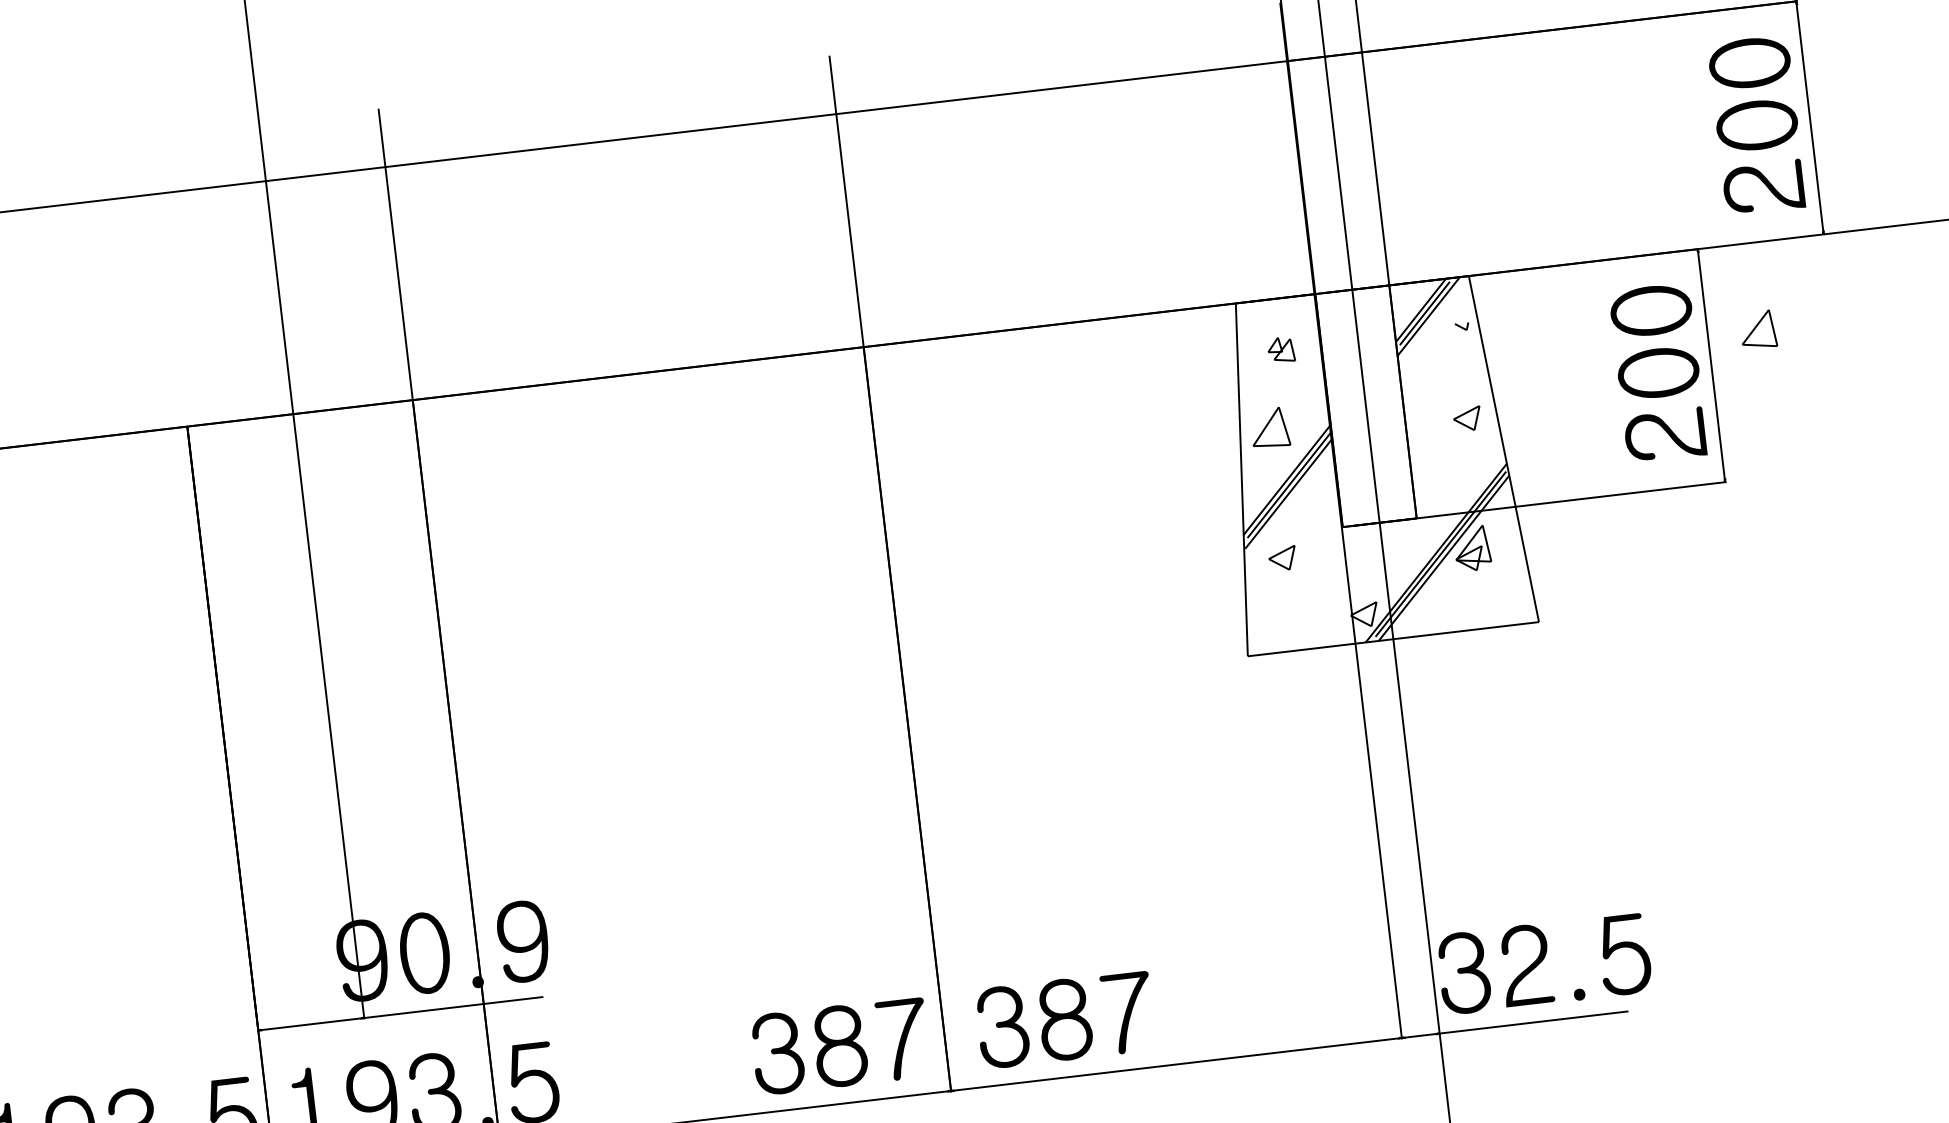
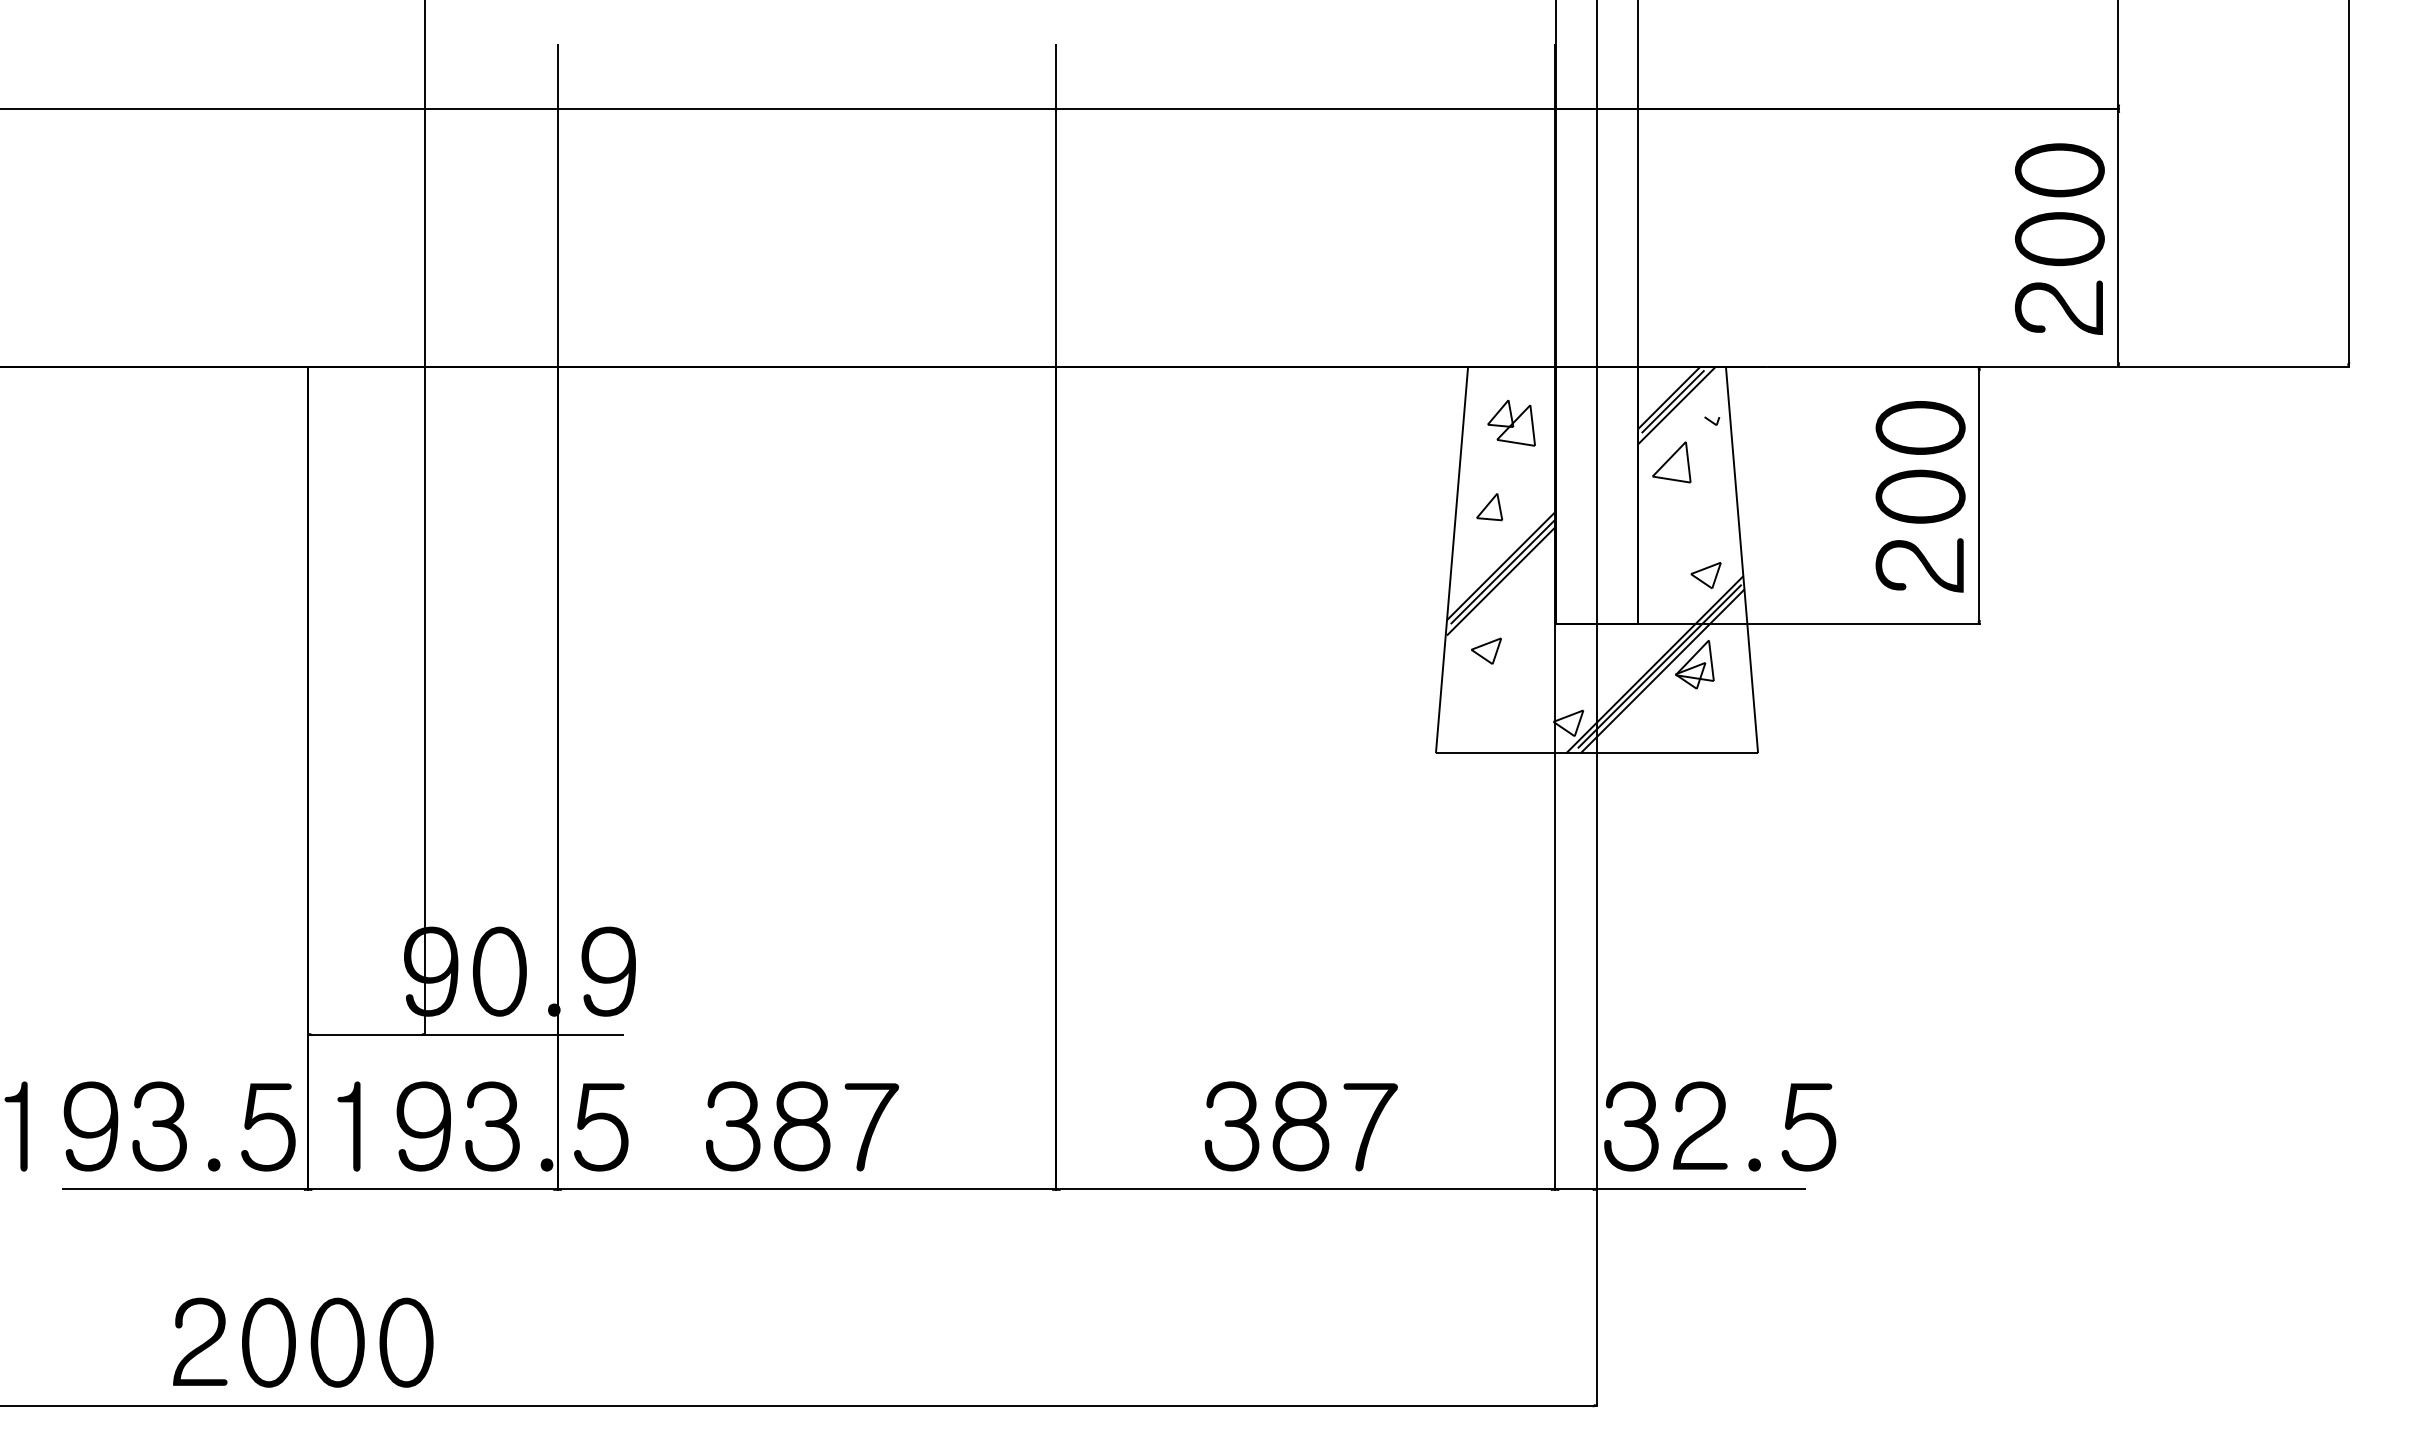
part: (1757, 330) -> (1671, 462), moved
part: (1281, 349) -> (1511, 422), size x1.67
part: (1466, 419) -> (1705, 575), moved
part: (1270, 428) -> (1489, 507), size x0.62
text: (1064, 1019) -> (1300, 1126), moved
text: (840, 1046) -> (802, 1126), moved

